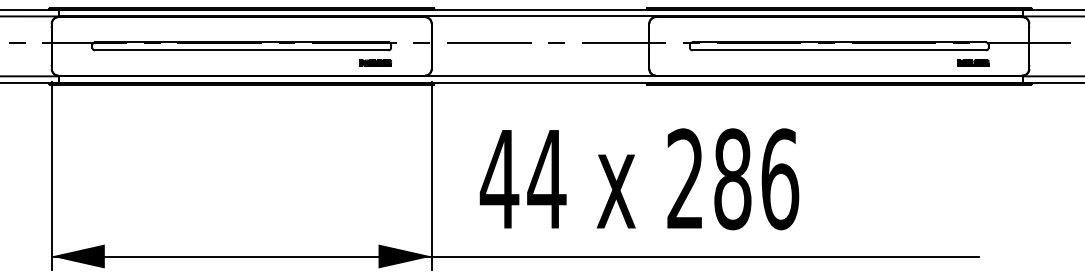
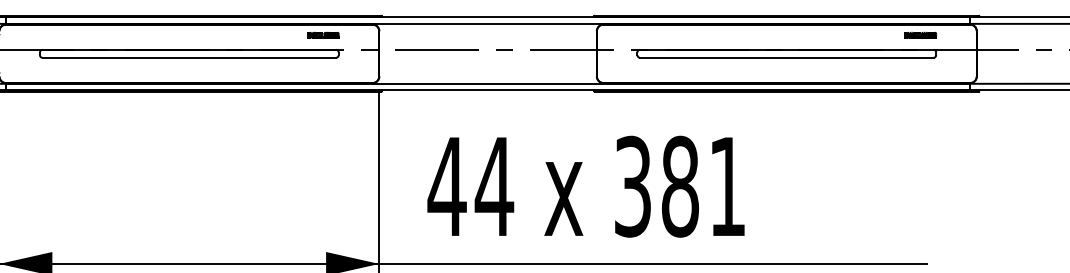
part: (375, 62) -> (323, 34), moved
part: (973, 62) -> (921, 34), moved
text: (733, 179) -> (681, 186), 286 -> 381

